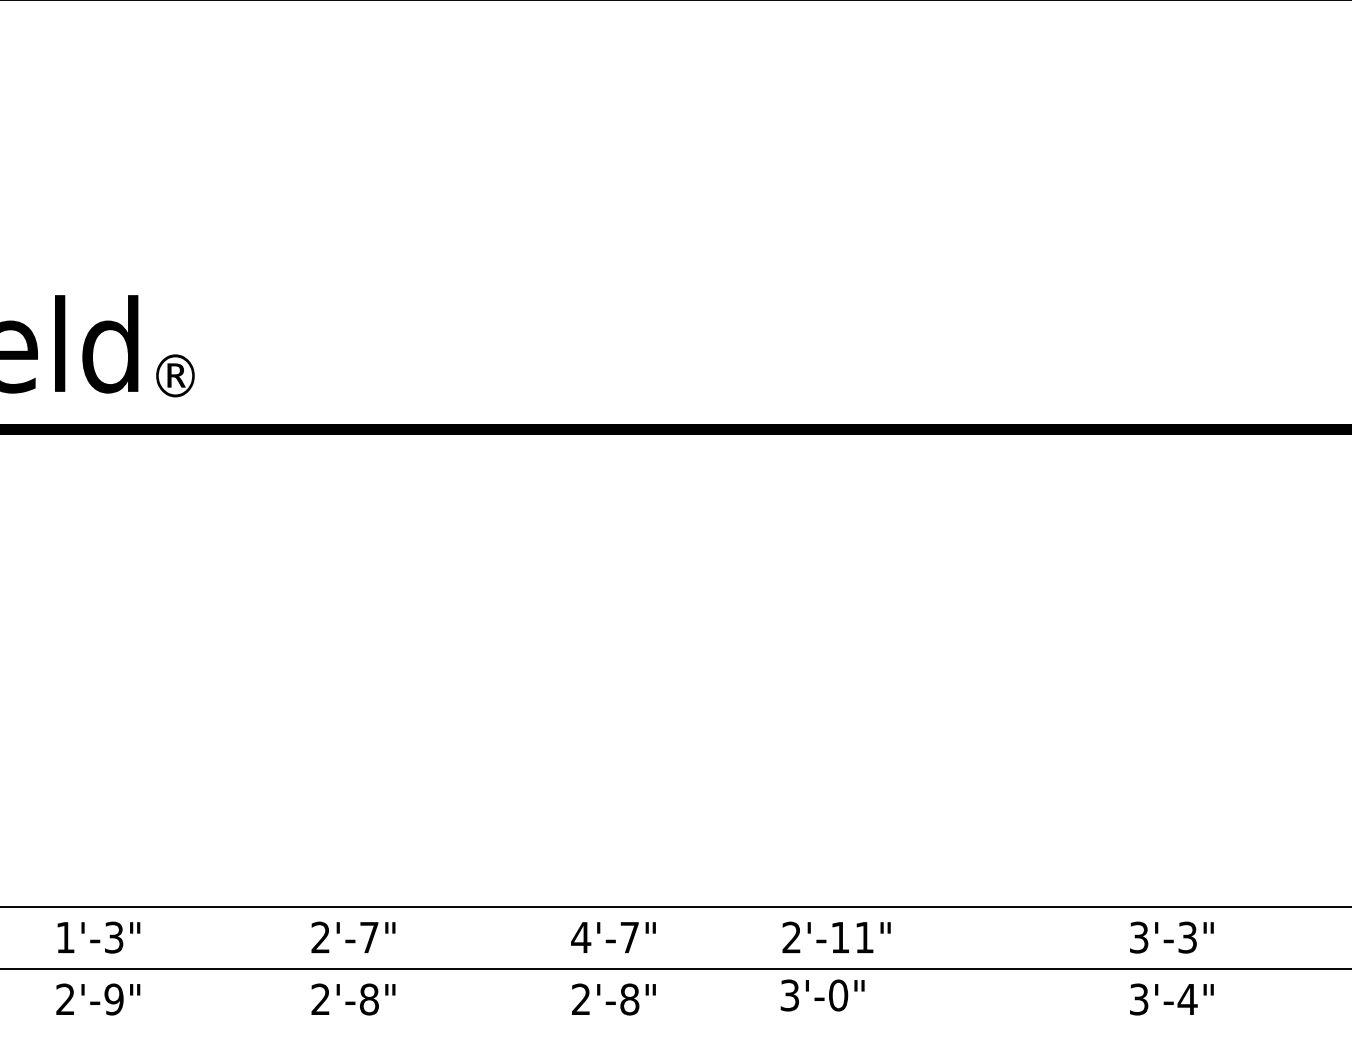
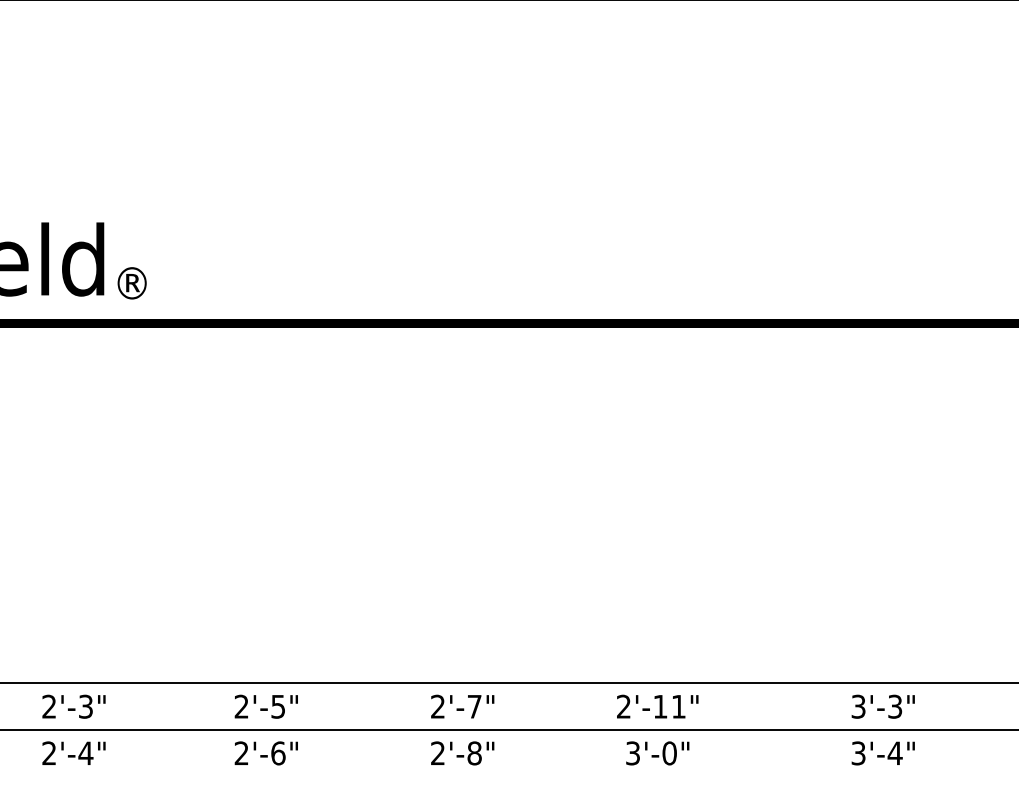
text: (836, 936) -> (657, 705), moved
text: (65, 937) -> (49, 706), 1'-3" -> 2'-3"
text: (369, 937) -> (278, 706), 2'-7" -> 2'-5"
text: (581, 937) -> (438, 706), 4'-7" -> 2'-7"
text: (822, 995) -> (657, 753), moved
text: (114, 999) -> (86, 753), 2'-9" -> 2'-4"
text: (369, 999) -> (278, 753), 2'-8" -> 2'-6"

